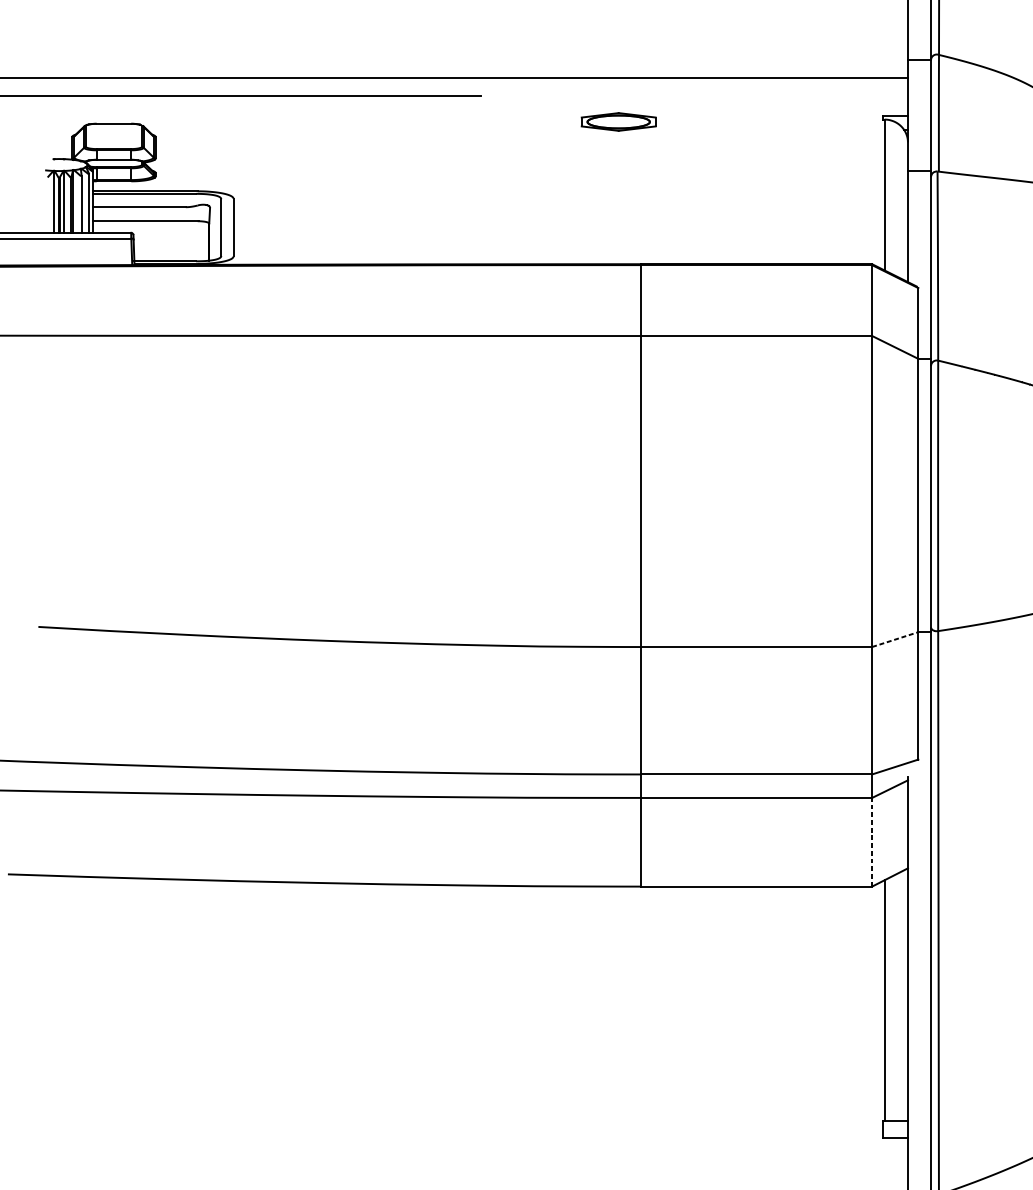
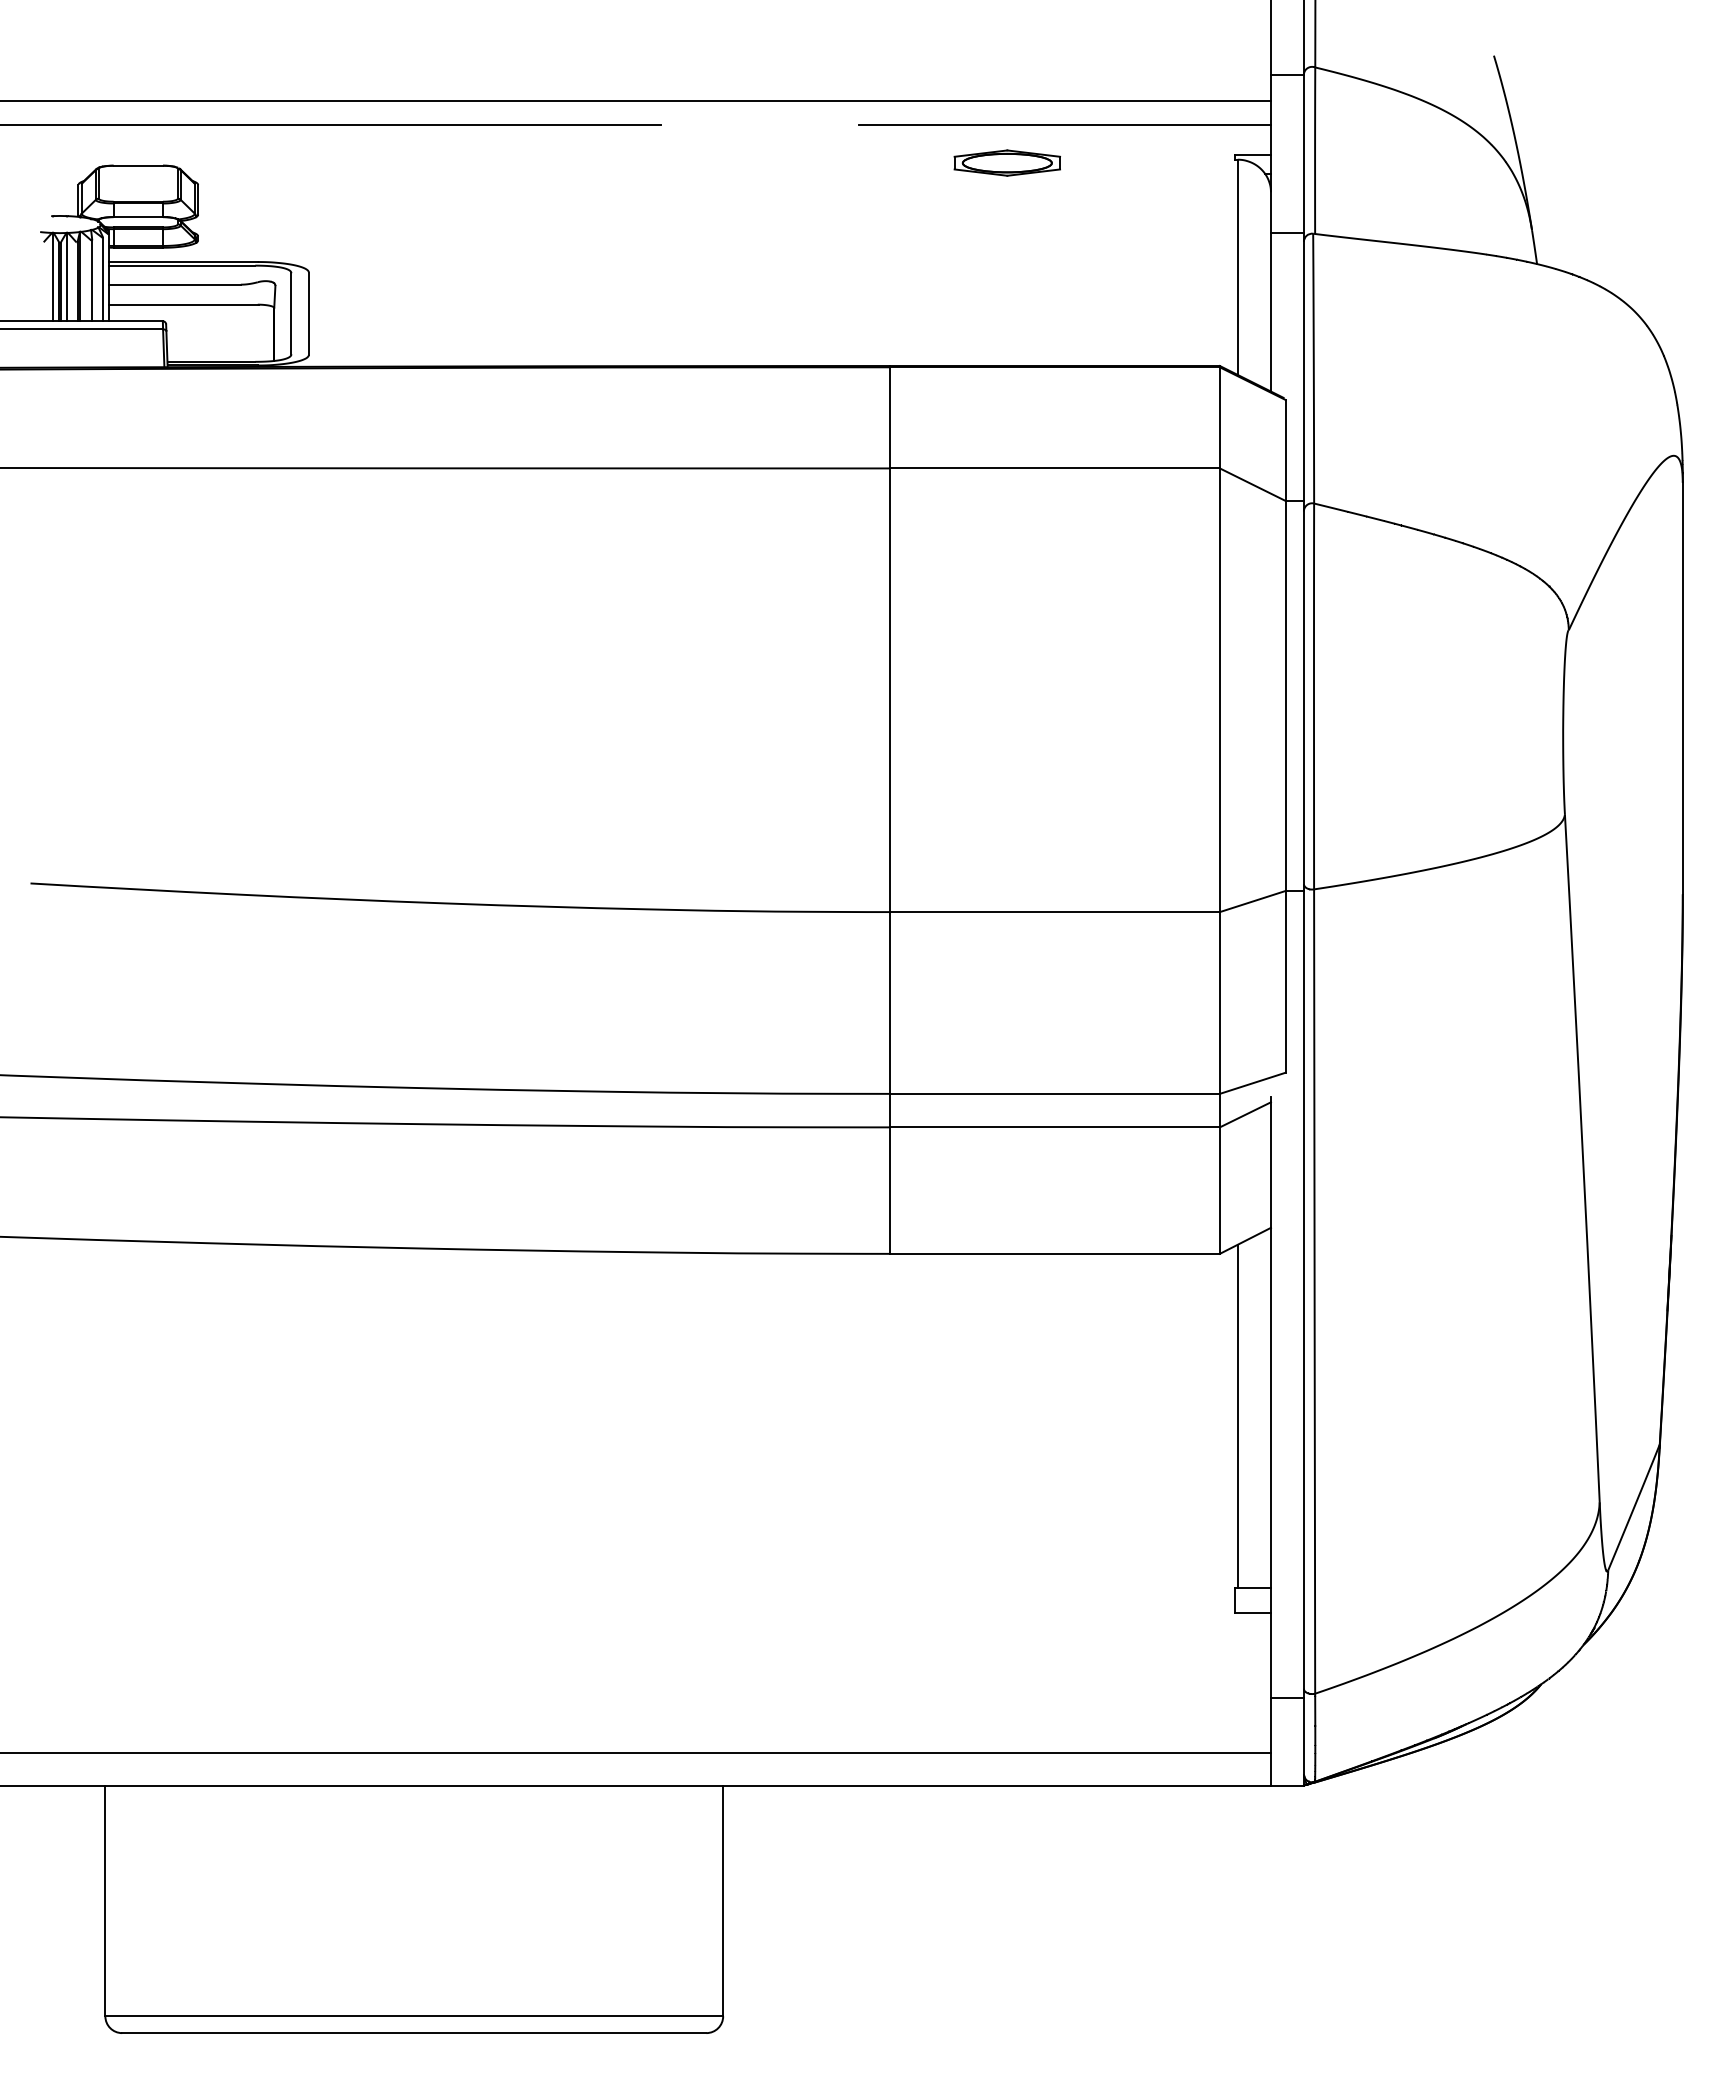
line: (763, 95) -> (1064, 125), added
part: (618, 121) -> (1006, 162), moved
line: (895, 639) -> (1252, 901), dashed -> solid
line: (871, 842) -> (1219, 1190), dashed -> solid

